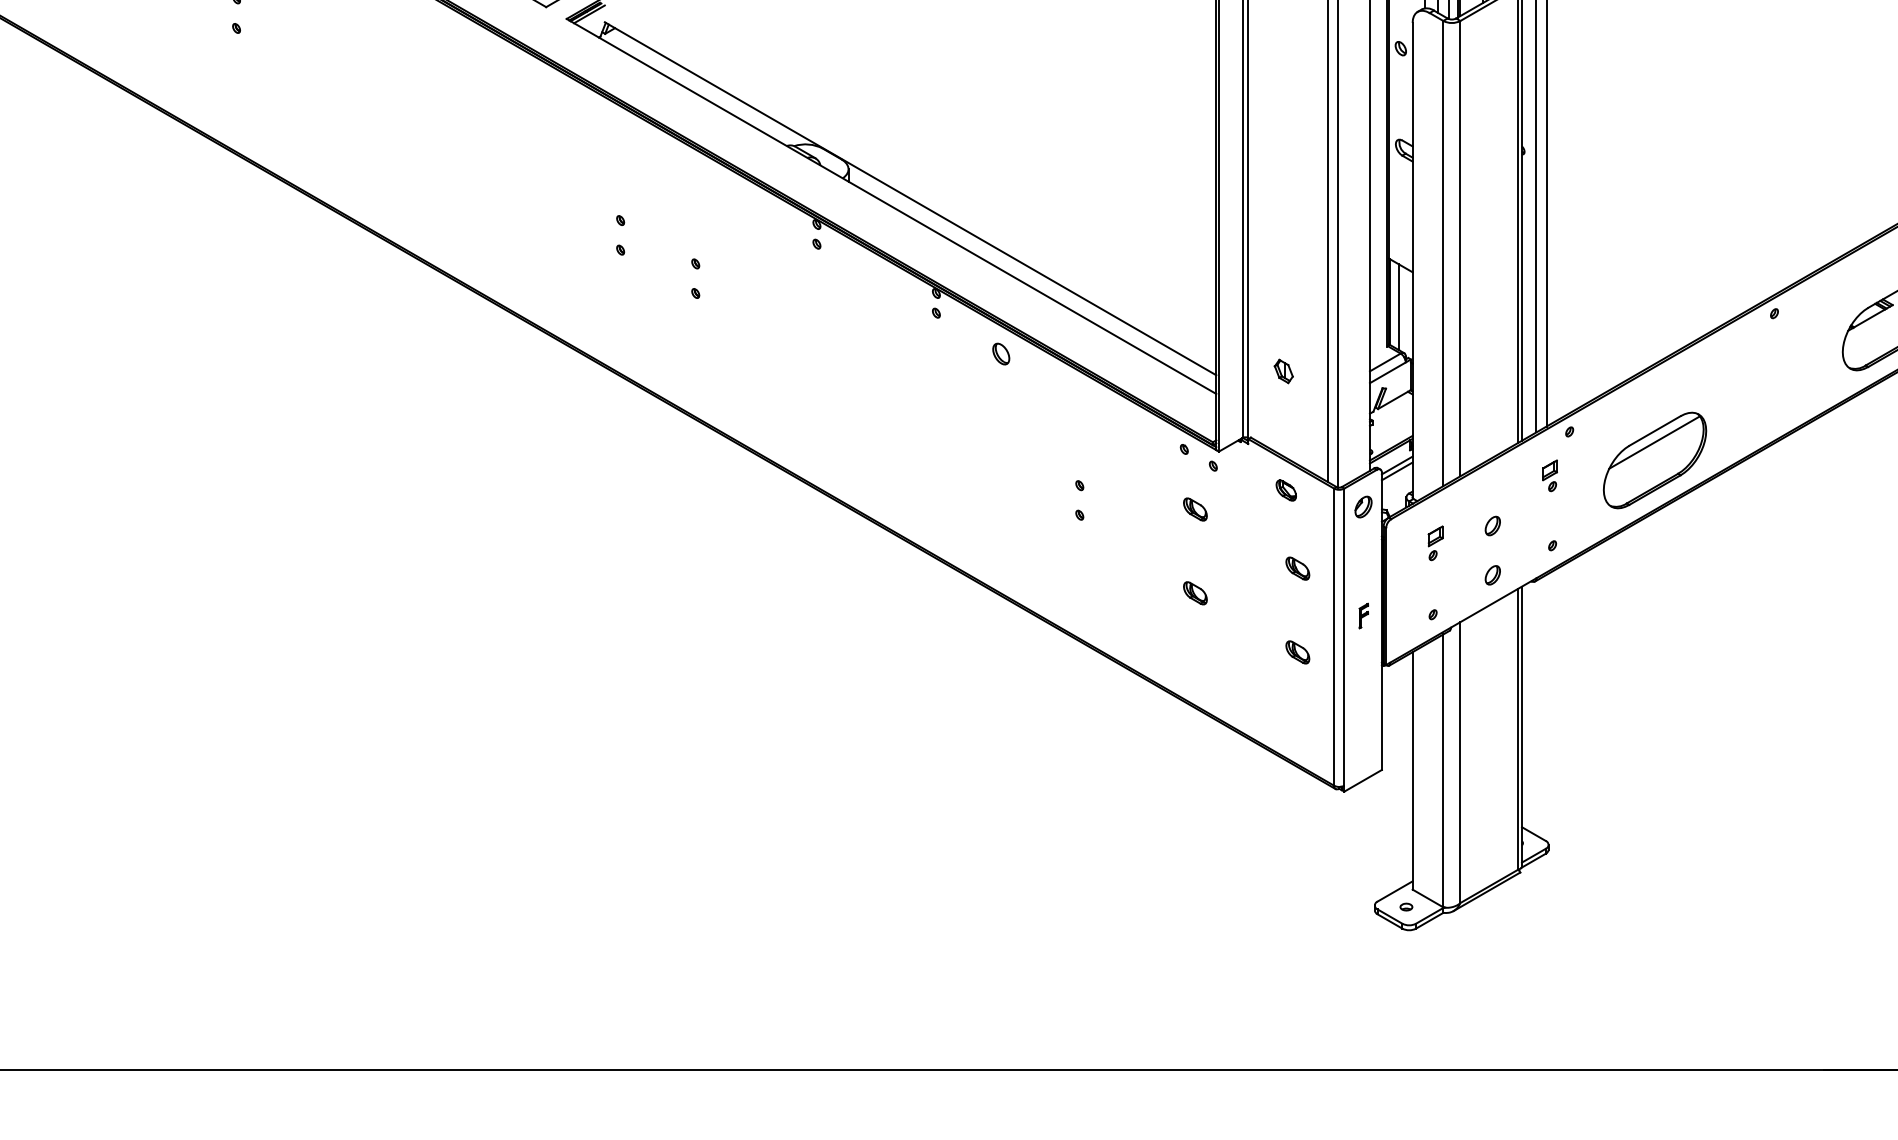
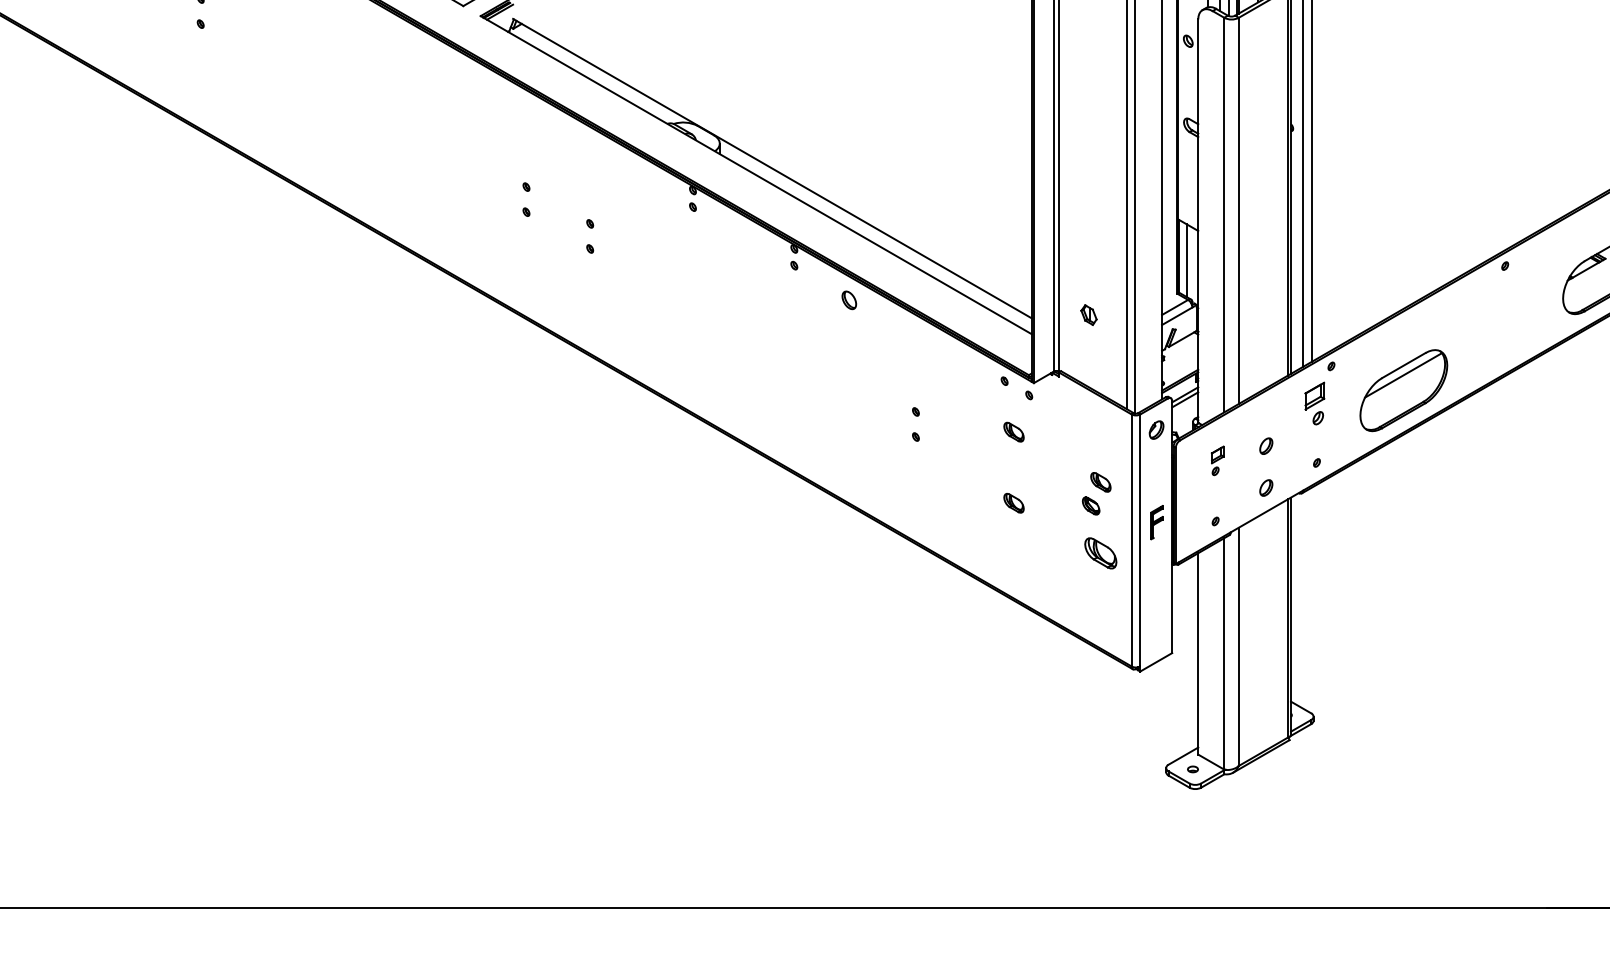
part: (1549, 475) -> (1314, 403), size x1.6
part: (1285, 490) -> (1090, 505), moved
part: (1363, 615) -> (1156, 522), size x1.6
part: (1297, 652) -> (1100, 553), size x1.6

